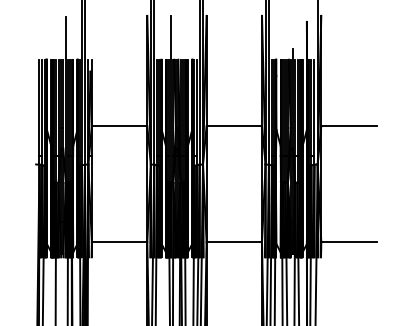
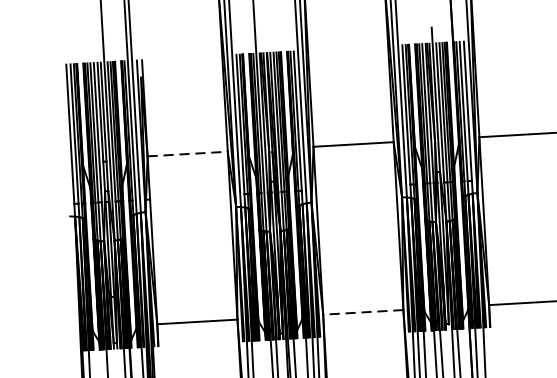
line: (119, 126) -> (187, 154), solid -> dashed
line: (234, 242) -> (363, 312), solid -> dashed

